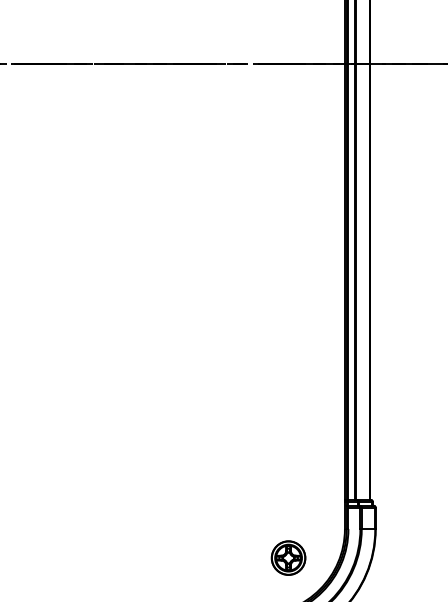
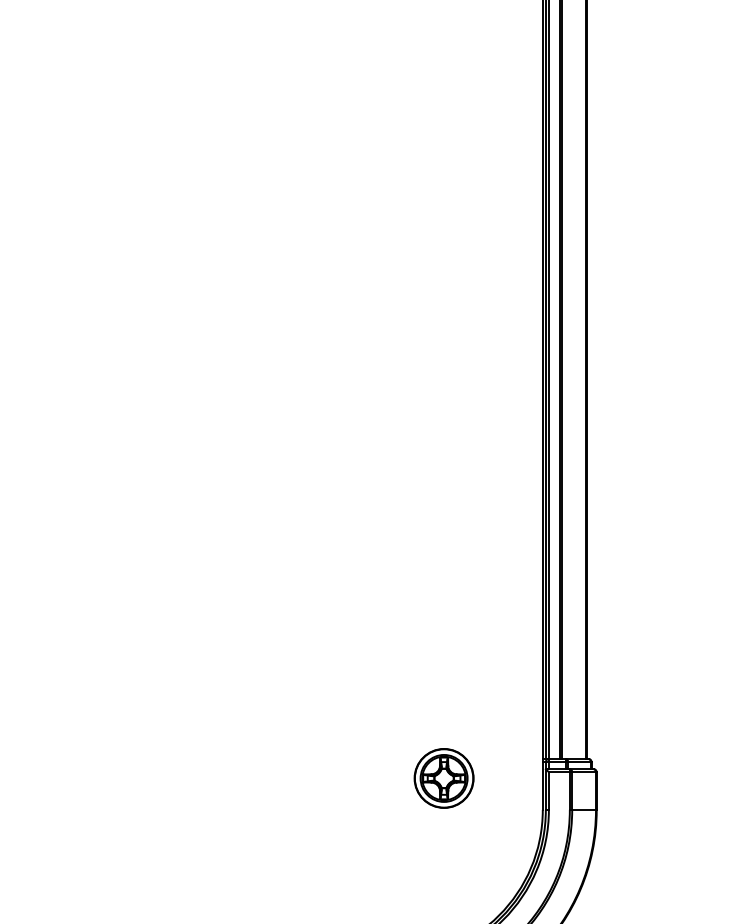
part: (288, 557) -> (443, 777), moved

